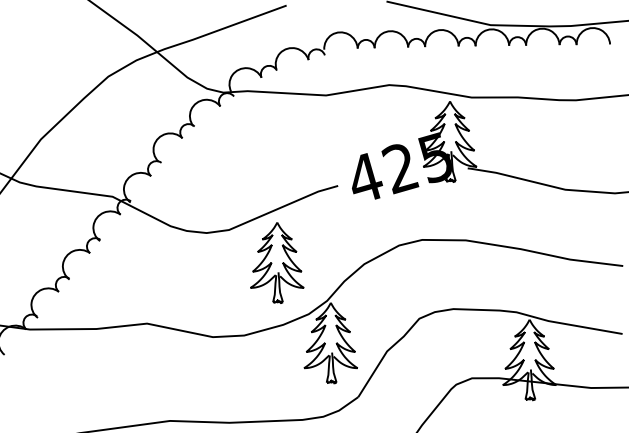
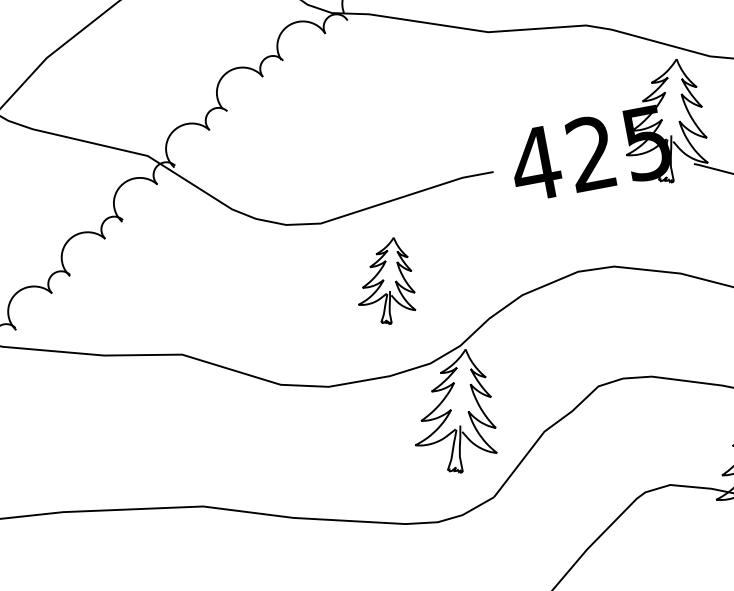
part: (277, 262) -> (390, 280), size x0.7

